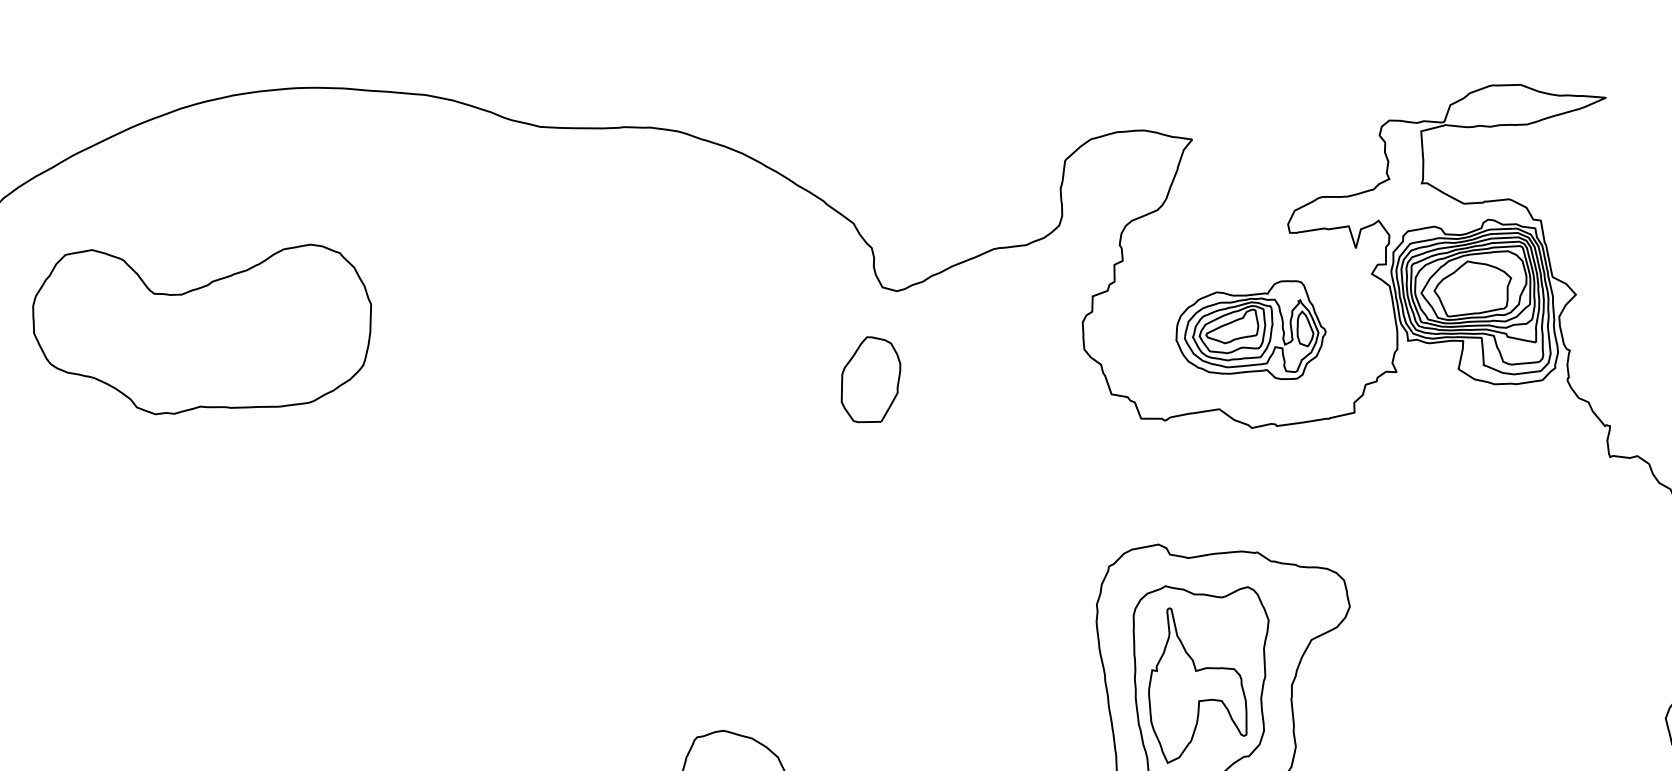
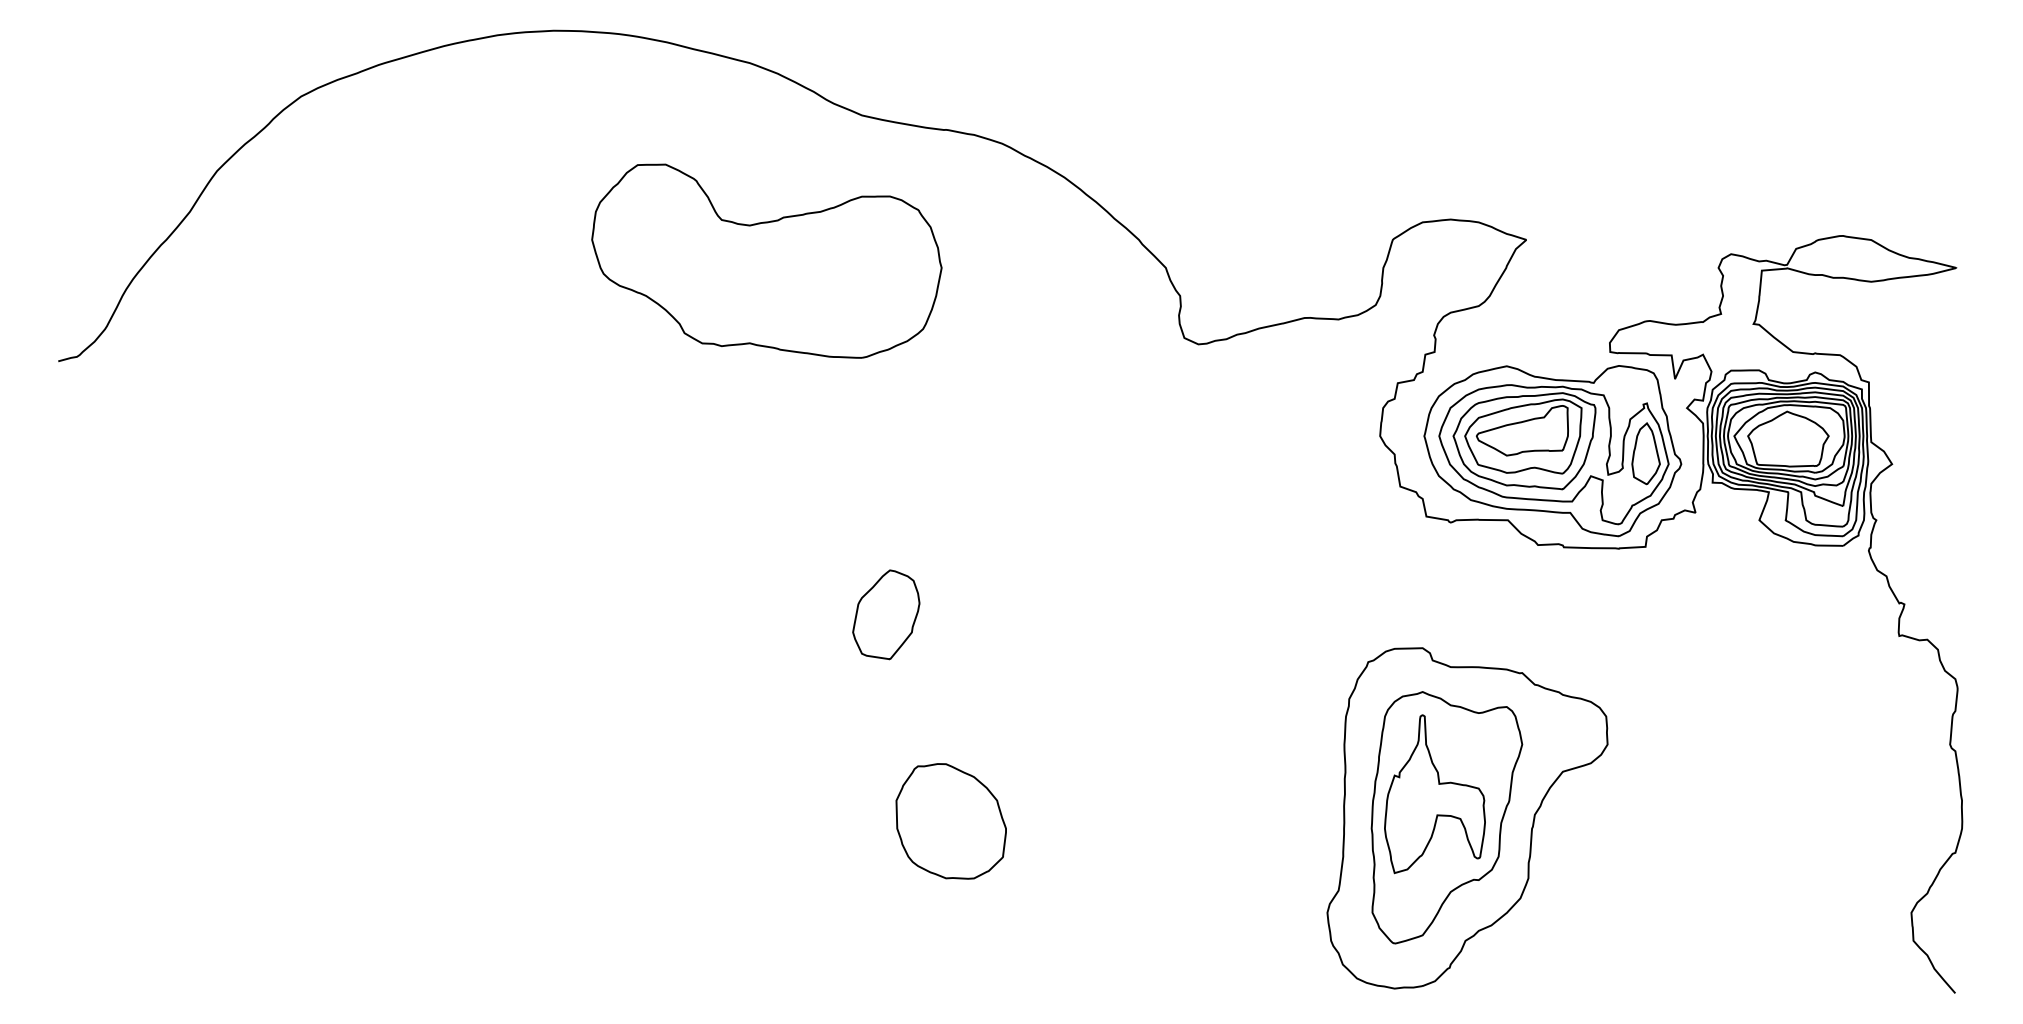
part: (203, 325) -> (766, 260), moved
part: (1250, 336) -> (1552, 451), size x1.67
part: (870, 379) -> (886, 614), moved

